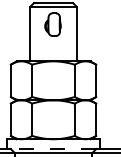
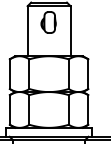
line: (53, 148) -> (49, 136), dashed -> solid

